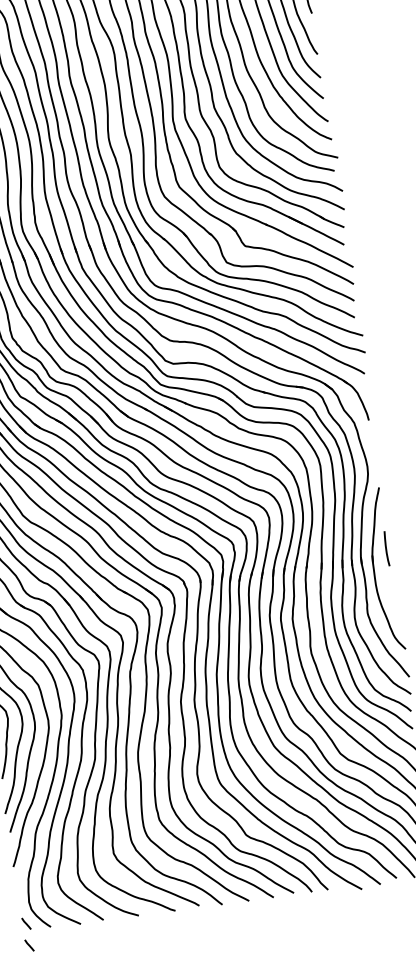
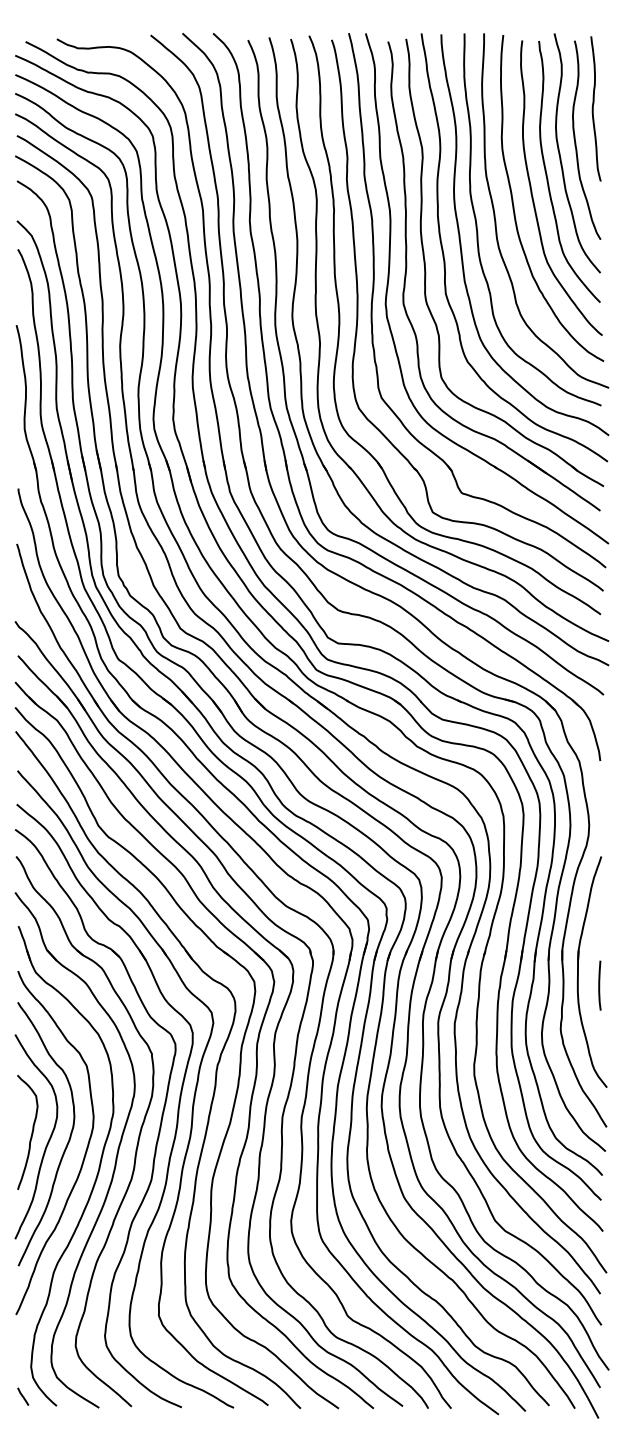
line: (386, 548) -> (599, 985), moved
line: (29, 945) -> (23, 1427), removed

